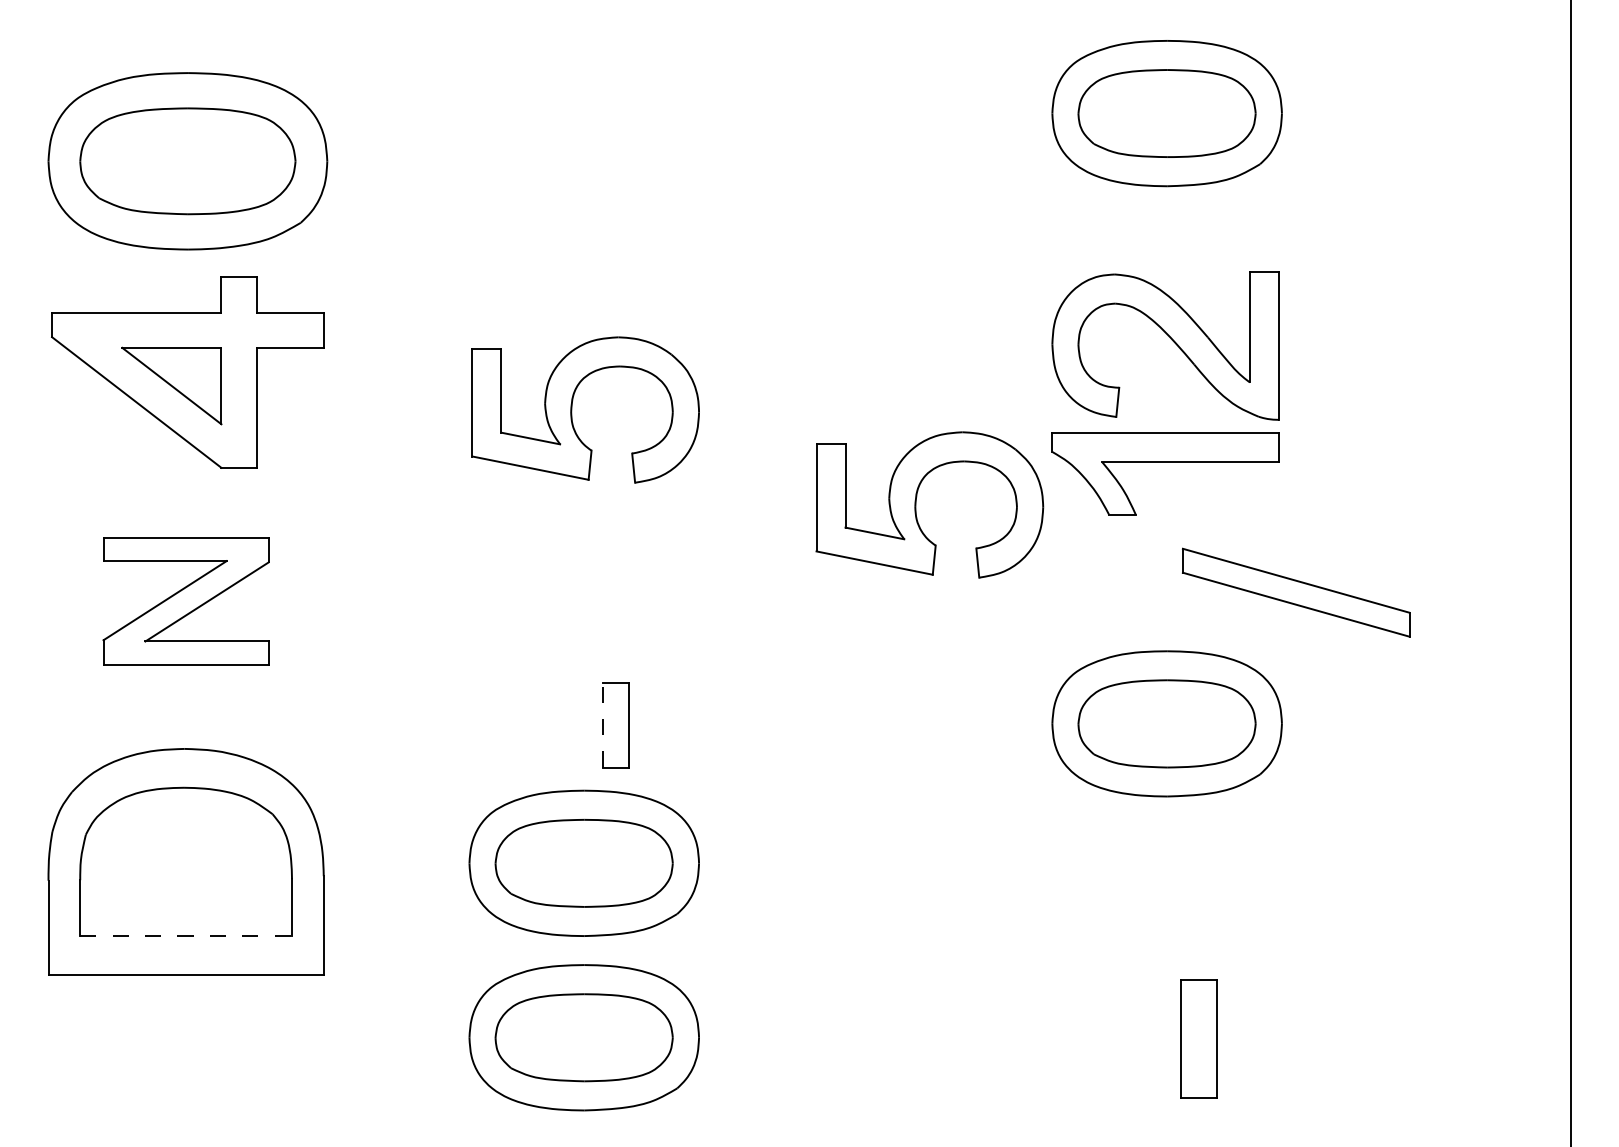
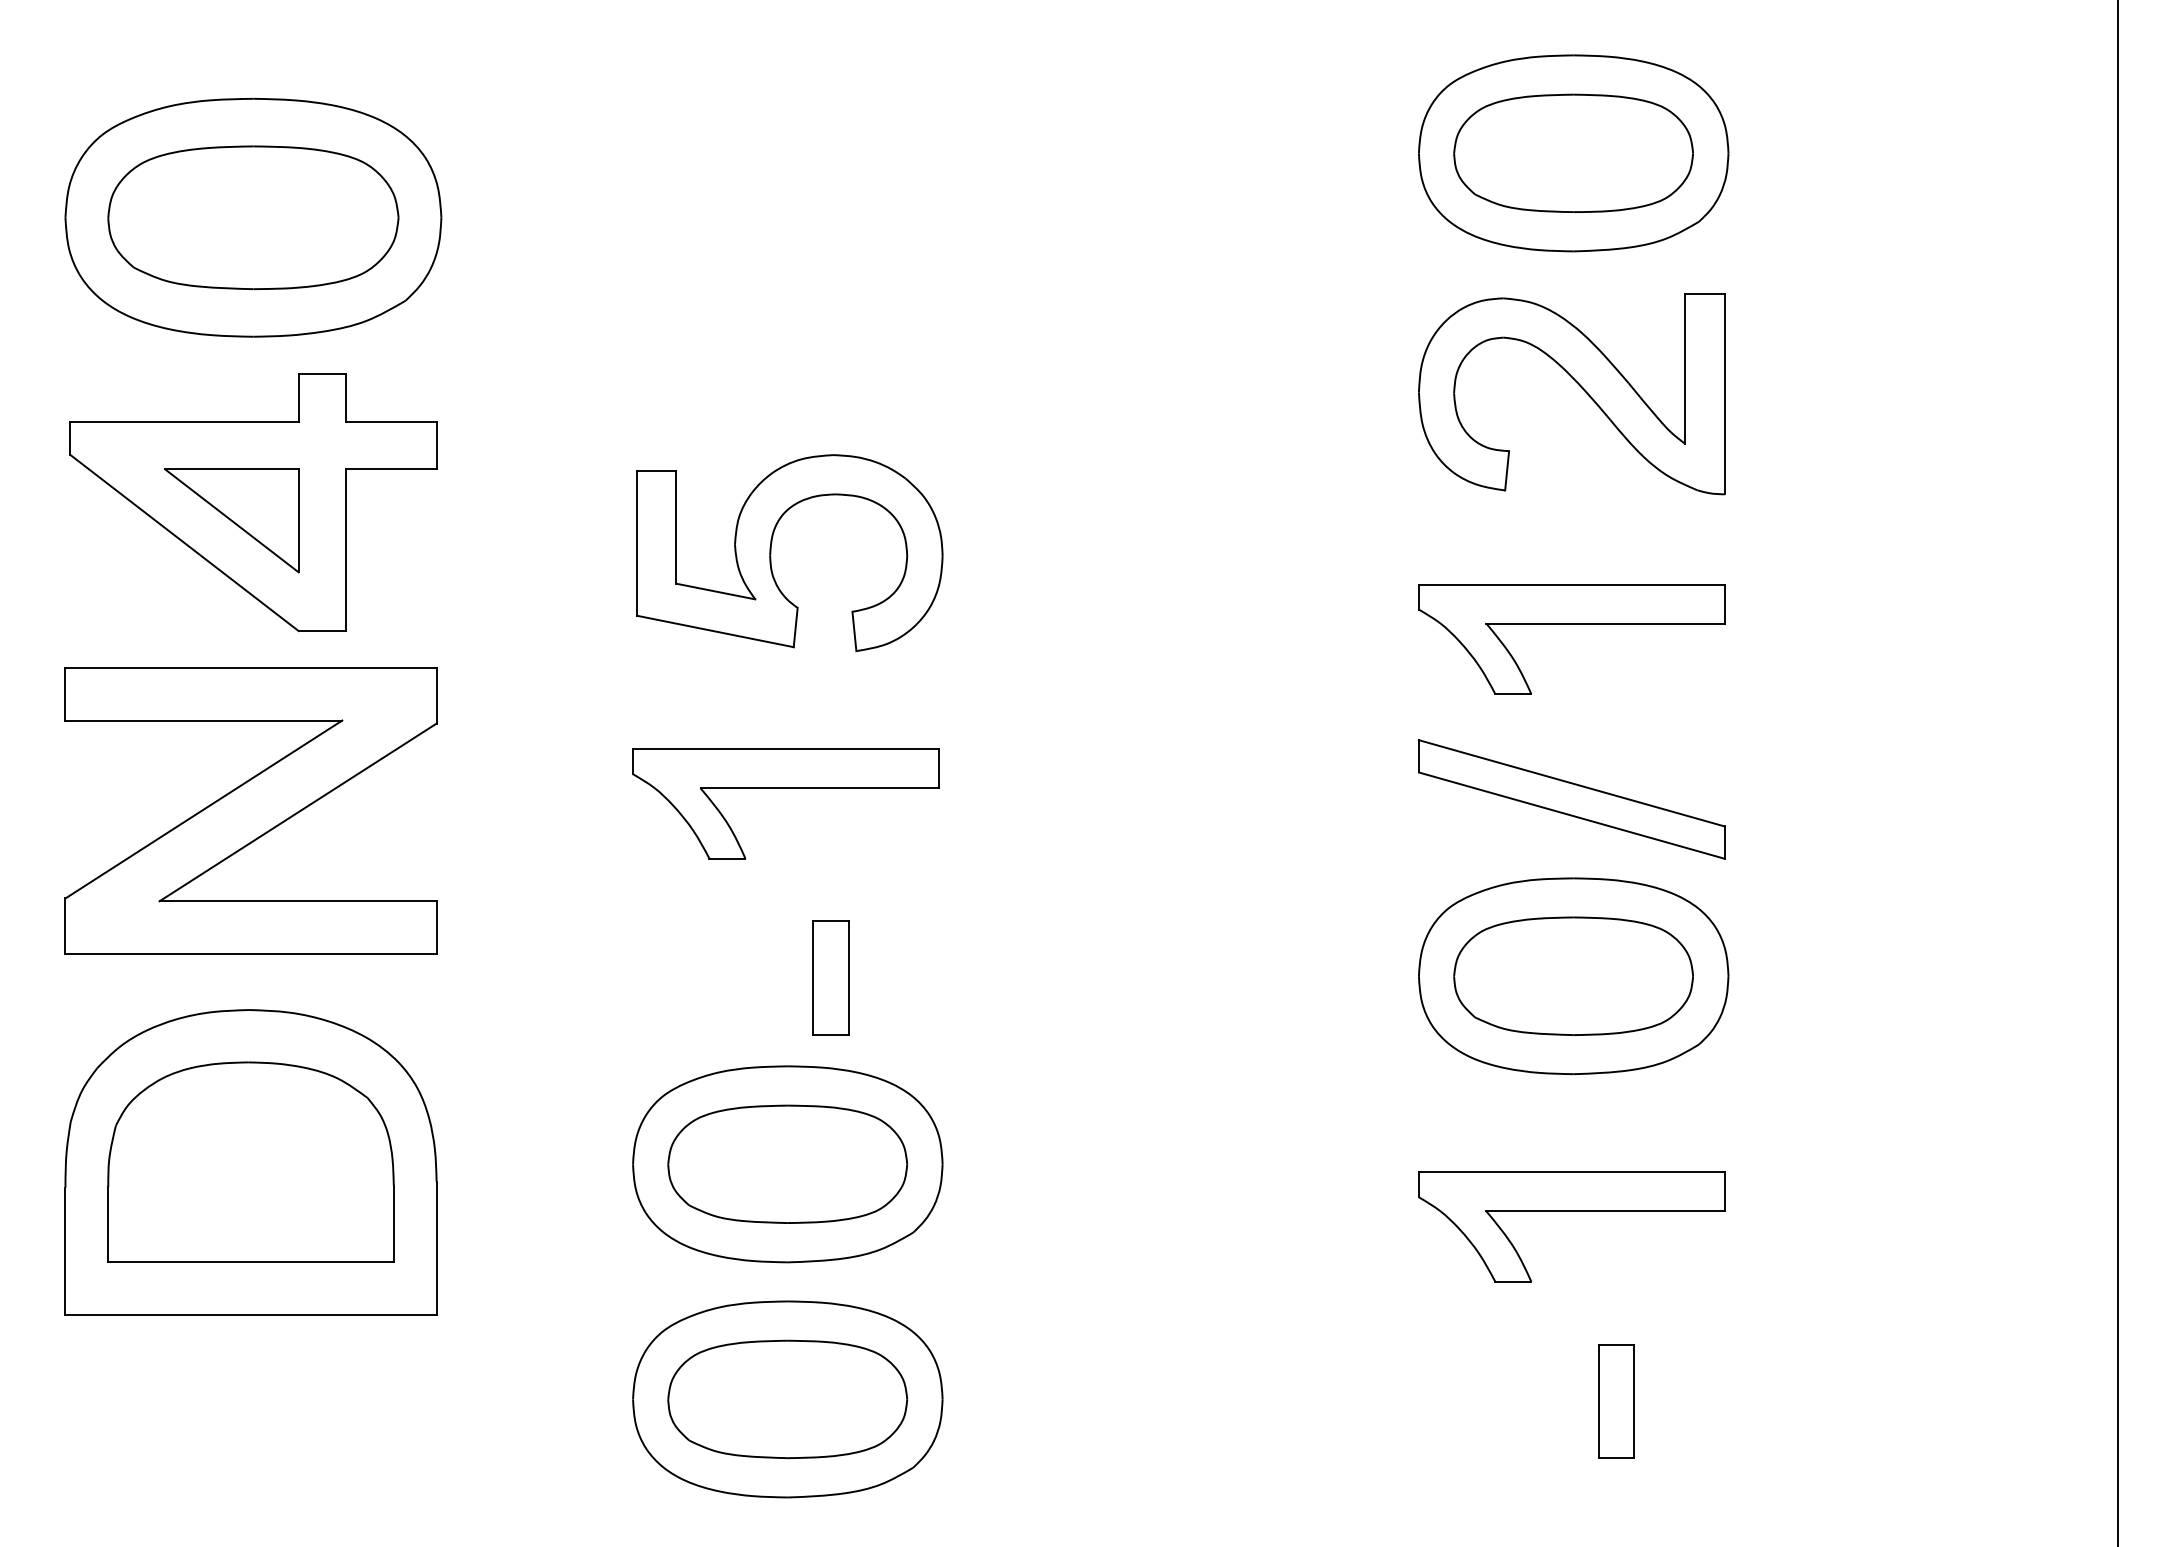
part: (1171, 339) -> (1579, 386), moved
part: (916, 504) -> (1235, 680), removed
part: (582, 584) -> (785, 788), added
part: (1296, 592) -> (1571, 799), moved
part: (185, 600) -> (250, 810), size x1.67
line: (603, 725) -> (813, 978), dashed -> solid
part: (1165, 898) -> (1571, 1211), added
line: (186, 936) -> (251, 1262), dashed -> solid
part: (1198, 1039) -> (1616, 1401), size x0.71

